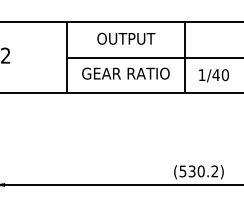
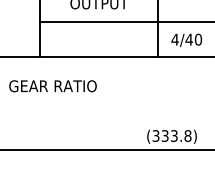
text: (125, 73) -> (52, 86), moved
text: (201, 74) -> (174, 39), 1/40 -> 4/40
text: (198, 171) -> (171, 136), (530.2) -> (333.8)

